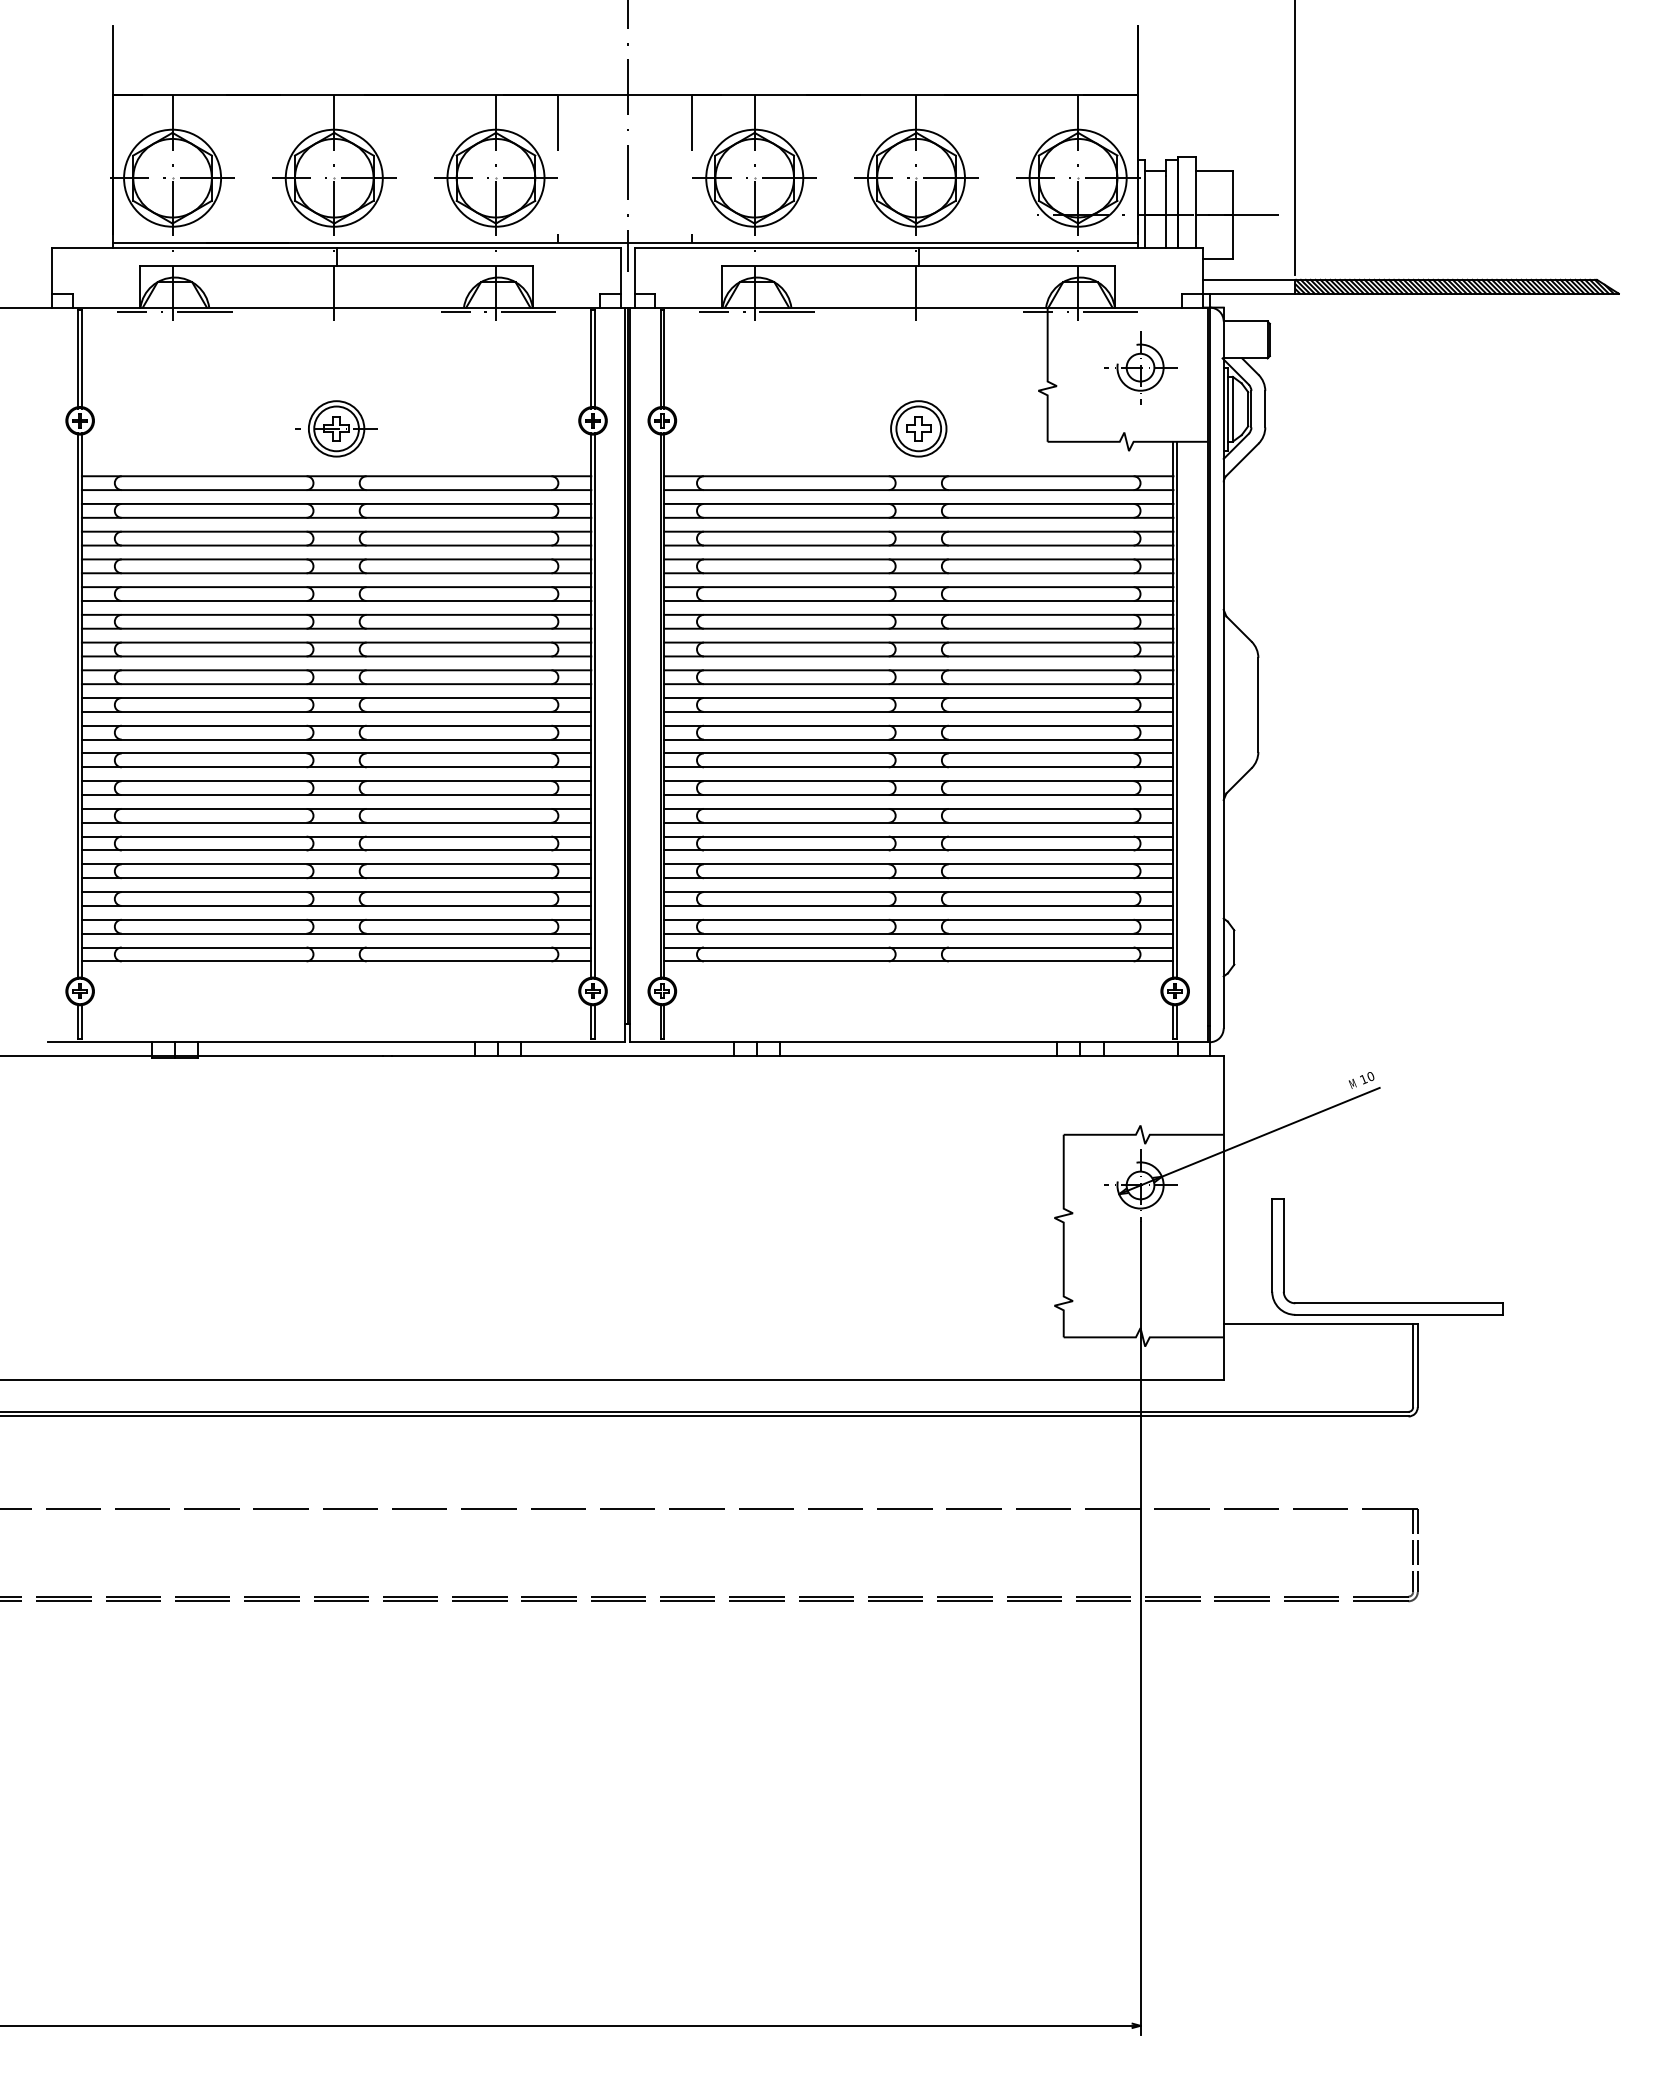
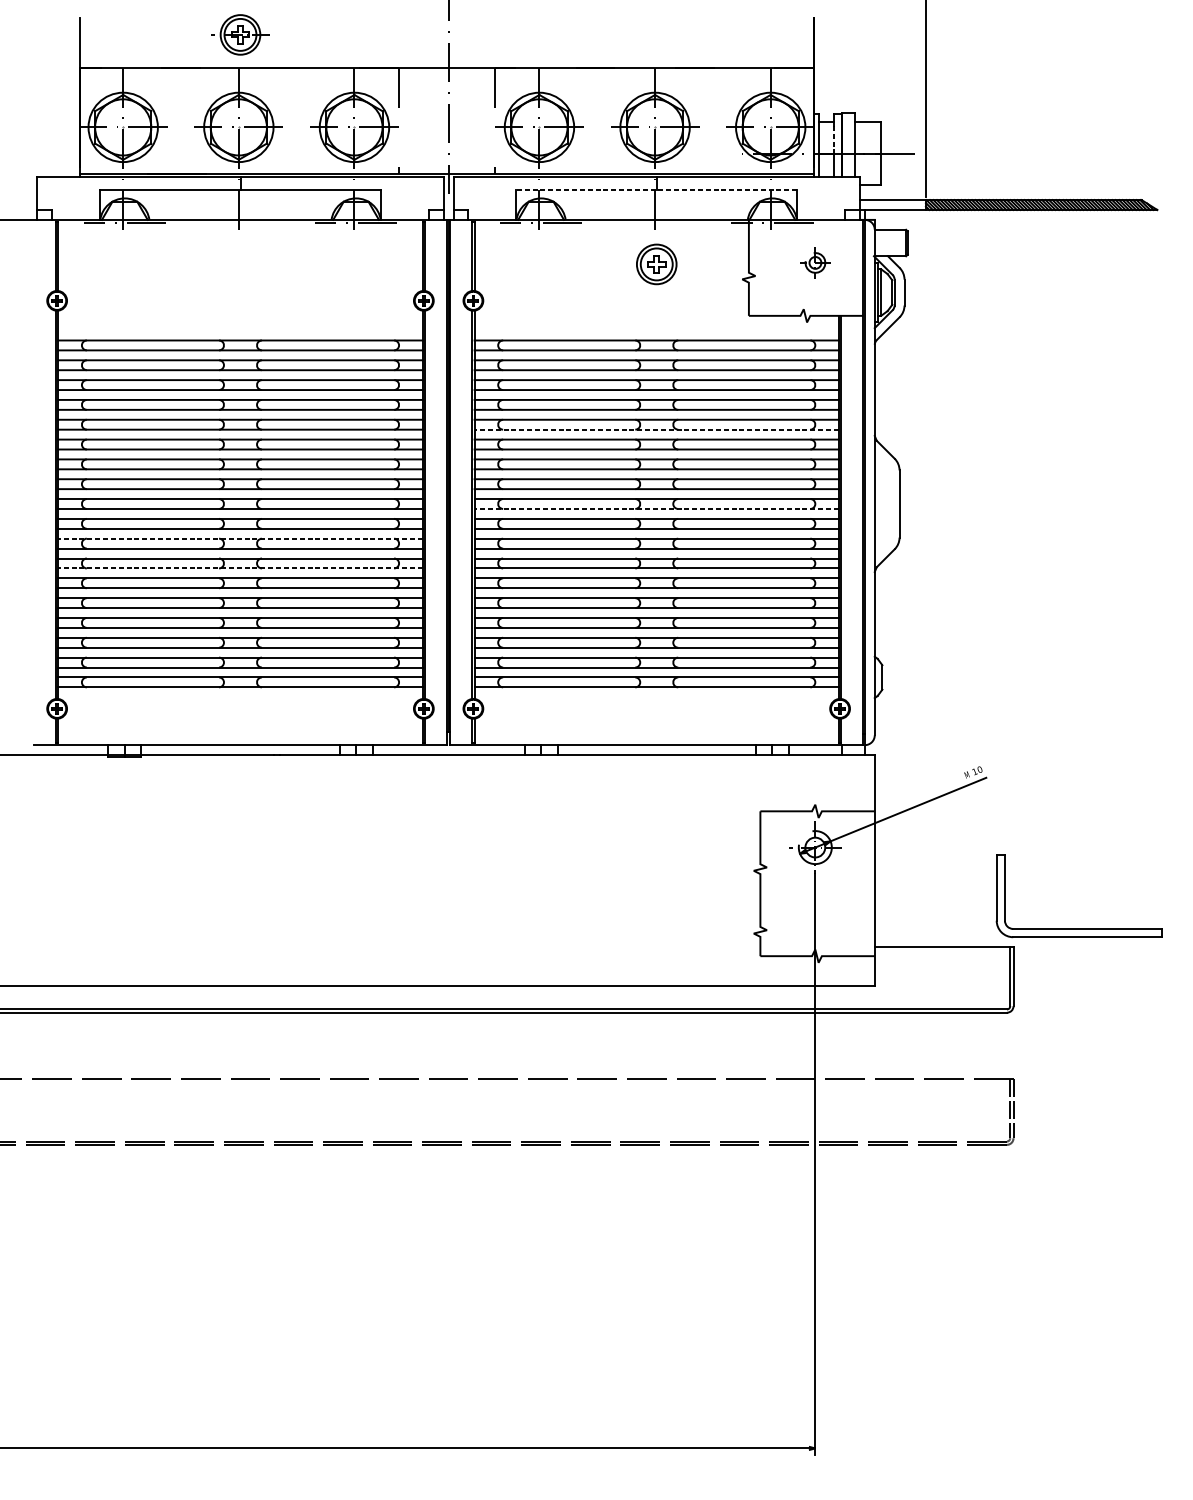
line: (1165, 195) -> (833, 139), solid -> dashed
line: (918, 266) -> (656, 190), solid -> dashed
part: (1140, 367) -> (815, 262), size x0.6
part: (336, 428) -> (240, 34), moved
part: (918, 428) -> (656, 264), moved
line: (918, 601) -> (656, 430), solid -> dashed
line: (918, 711) -> (656, 508), solid -> dashed
line: (336, 753) -> (240, 538), solid -> dashed
line: (336, 795) -> (240, 568), solid -> dashed
part: (1387, 1302) -> (1079, 928), moved

